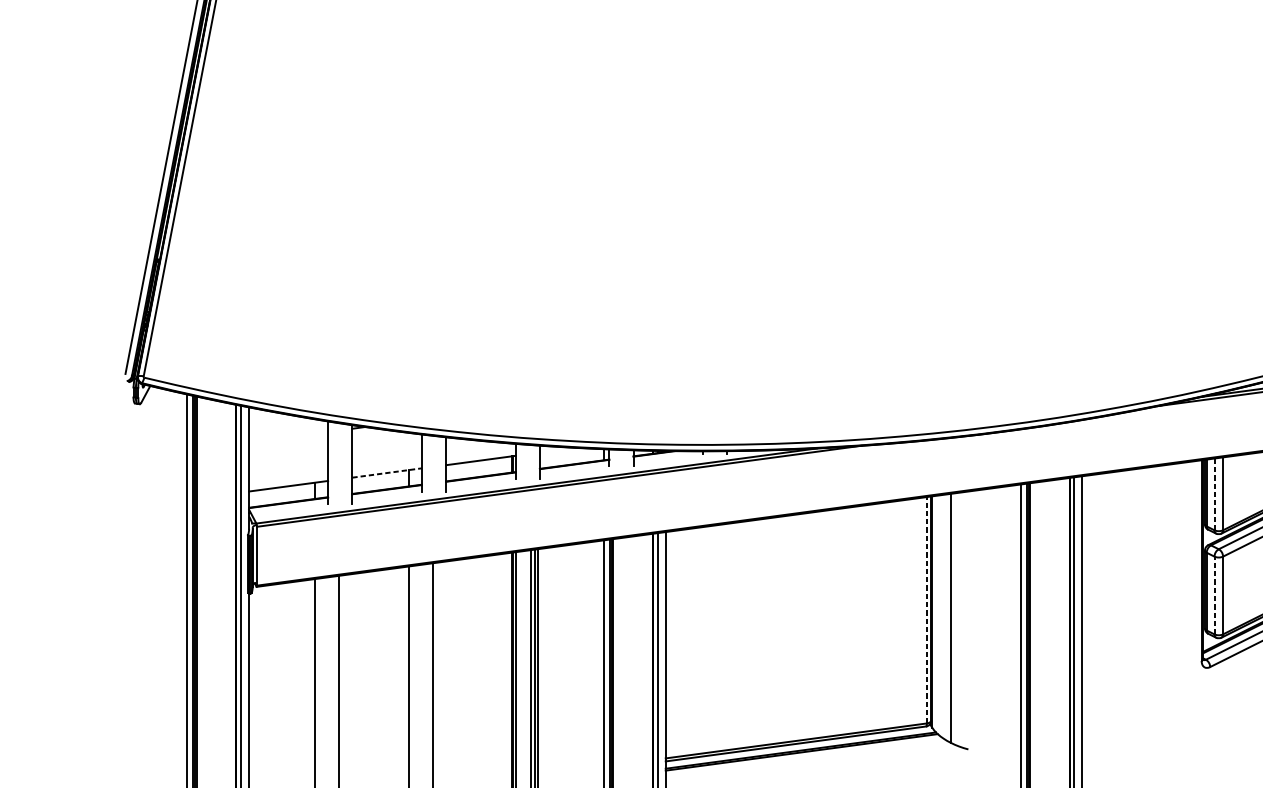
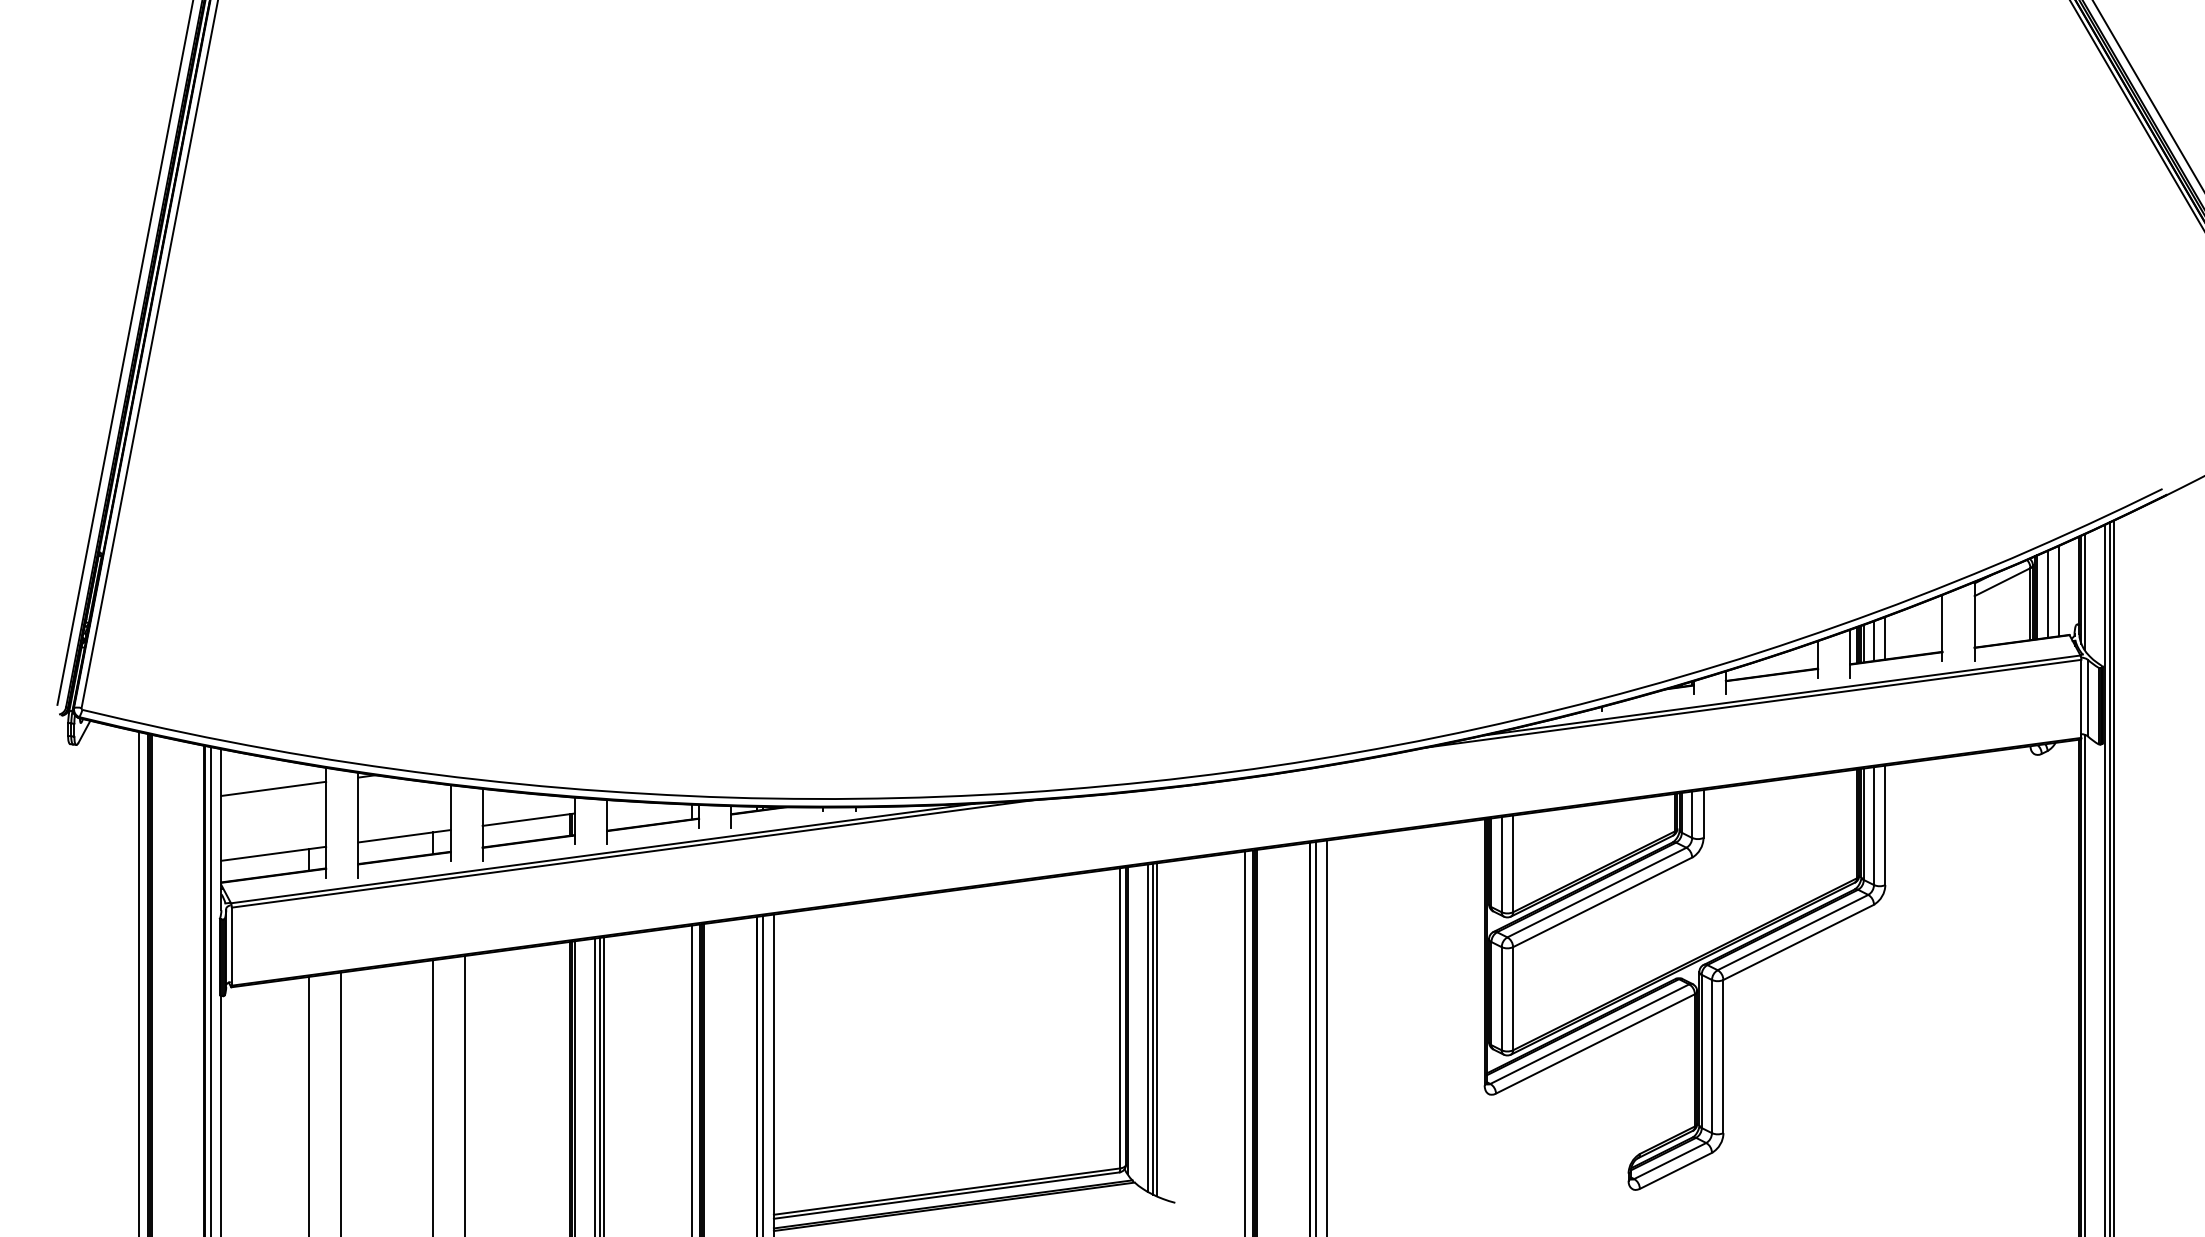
line: (288, 436) -> (273, 788), added
line: (387, 473) -> (404, 836), dashed -> solid
line: (1214, 494) -> (1501, 864), dashed -> solid
line: (1214, 595) -> (1501, 998), dashed -> solid
line: (927, 609) -> (1120, 1017), dashed -> solid
line: (947, 617) -> (1147, 1027), added
line: (954, 618) -> (1156, 1029), added

